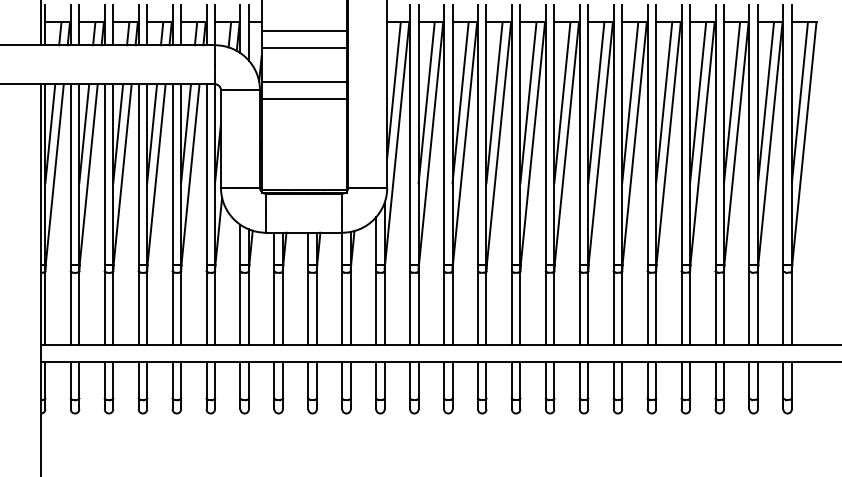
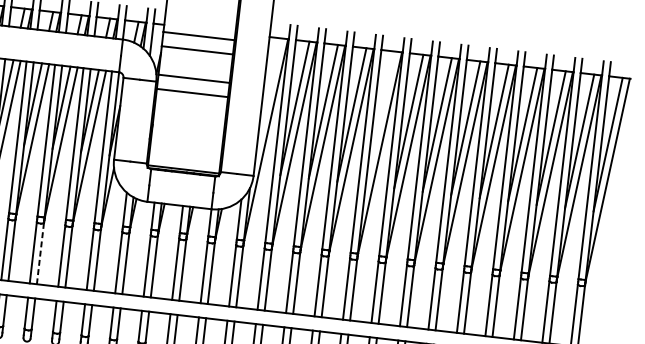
line: (393, 89) -> (268, 94), removed
line: (528, 102) -> (380, 118), removed
line: (147, 308) -> (40, 253), solid -> dashed

